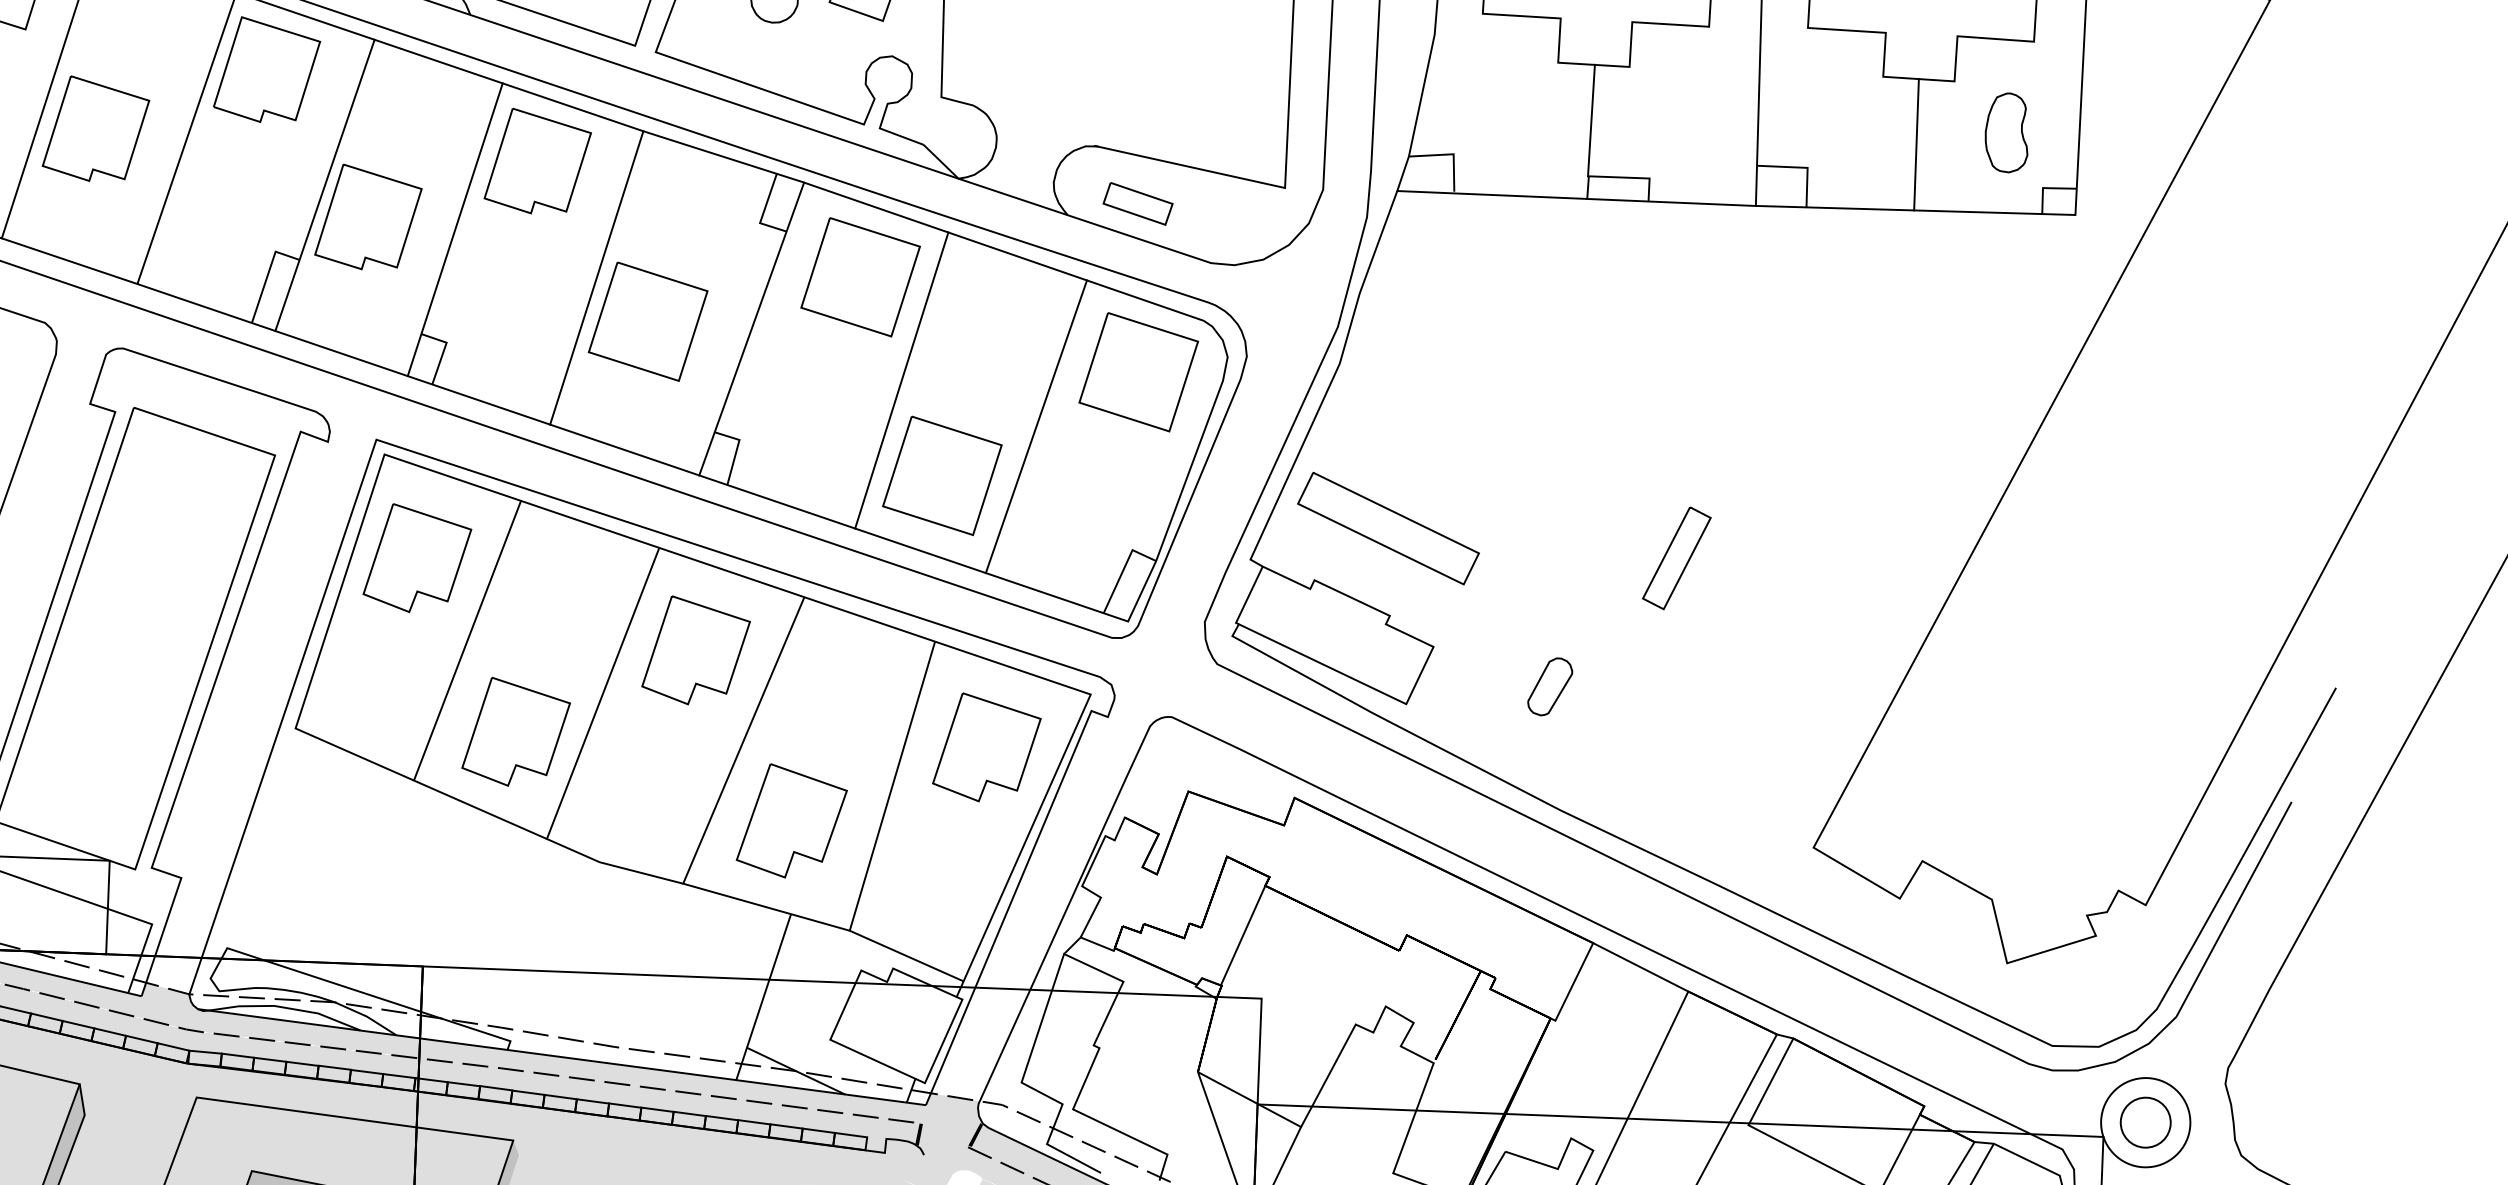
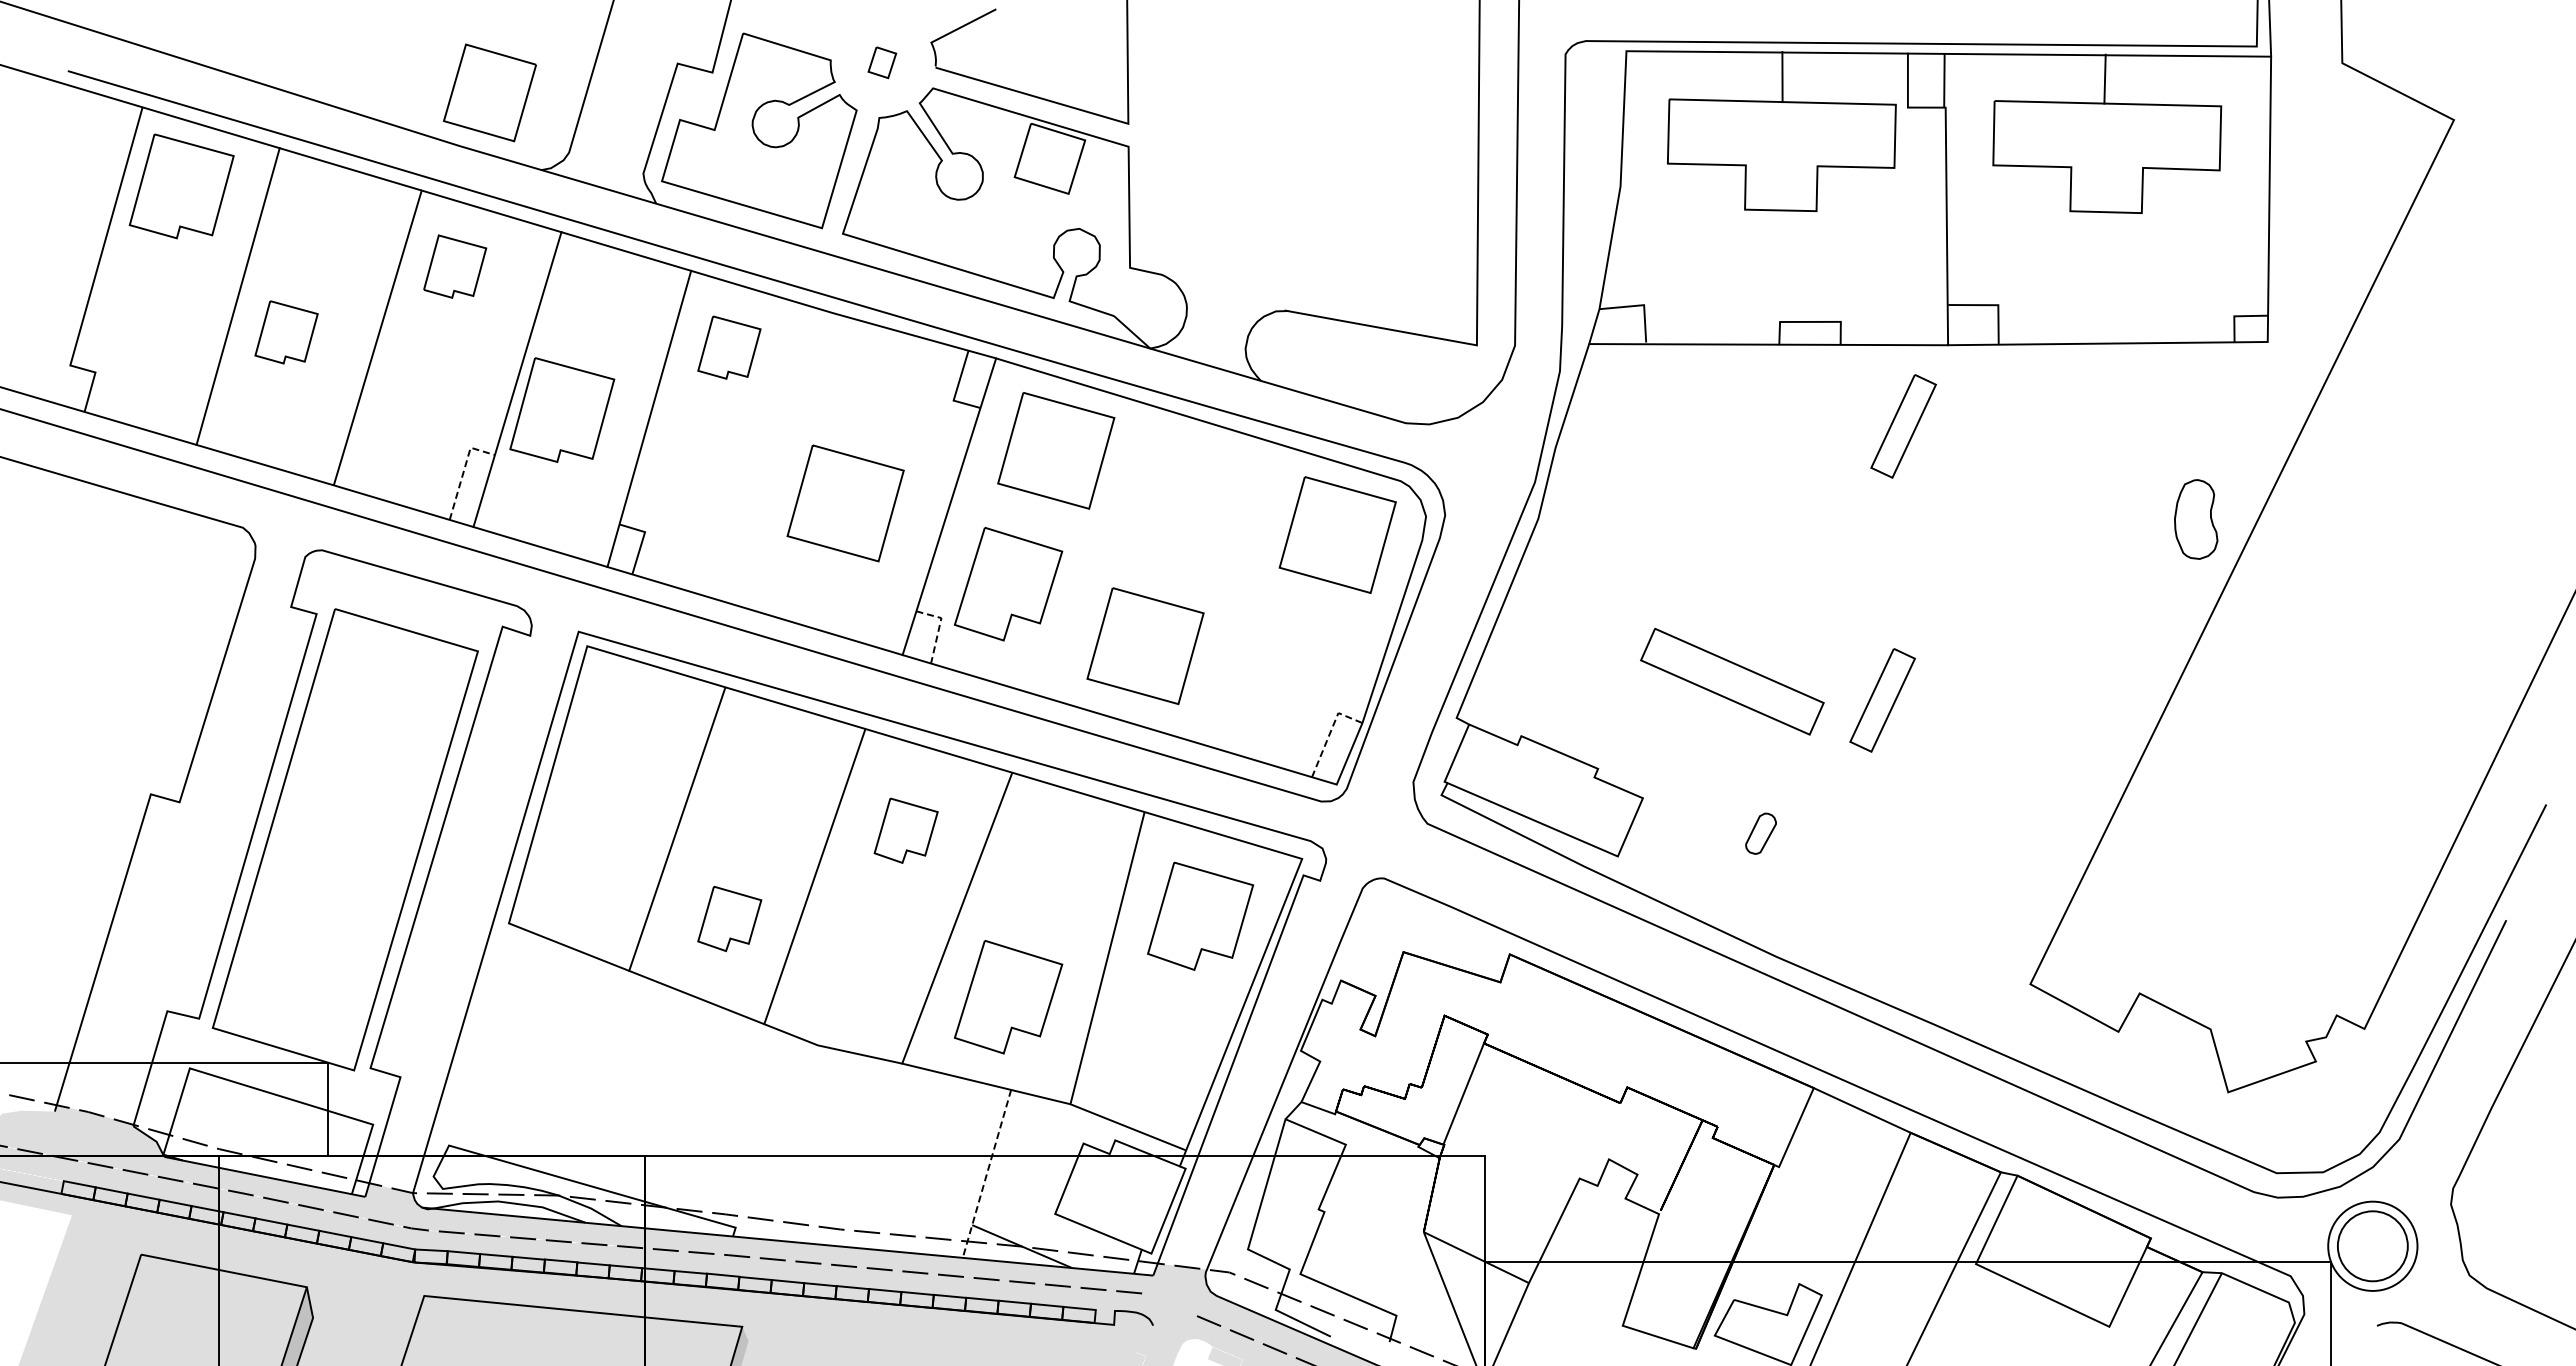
part: (266, 69) -> (454, 266), size x0.6
line: (1591, 120) -> (1780, 266), removed
part: (96, 129) -> (286, 332), size x0.6
part: (2007, 132) -> (2196, 519), moved
line: (1916, 144) -> (2106, 277), removed
part: (538, 161) -> (729, 347), size x0.6
part: (1137, 203) -> (1330, 366), removed
line: (268, 274) -> (464, 470), solid -> dashed
line: (596, 277) -> (792, 461), removed
line: (1699, 280) -> (1894, 421), added
line: (901, 380) -> (1101, 552), removed
part: (807, 408) -> (1008, 584), added
line: (1036, 426) -> (1237, 593), removed
line: (737, 449) -> (939, 627), solid -> dashed
line: (1397, 514) -> (1740, 667), moved
part: (416, 558) -> (623, 748), removed
line: (1123, 569) -> (1330, 732), solid -> dashed
part: (695, 650) -> (905, 830), size x0.6
part: (1549, 686) -> (1760, 833), size x0.7
part: (516, 732) -> (729, 918), size x0.6
line: (763, 997) -> (986, 1174), solid -> dashed
circle: (2145, 1122) -> (2372, 1246), size x1.4
fill: (919, 1134) -> (1147, 1305), removed
fill: (976, 1134) -> (1204, 1303), removed

